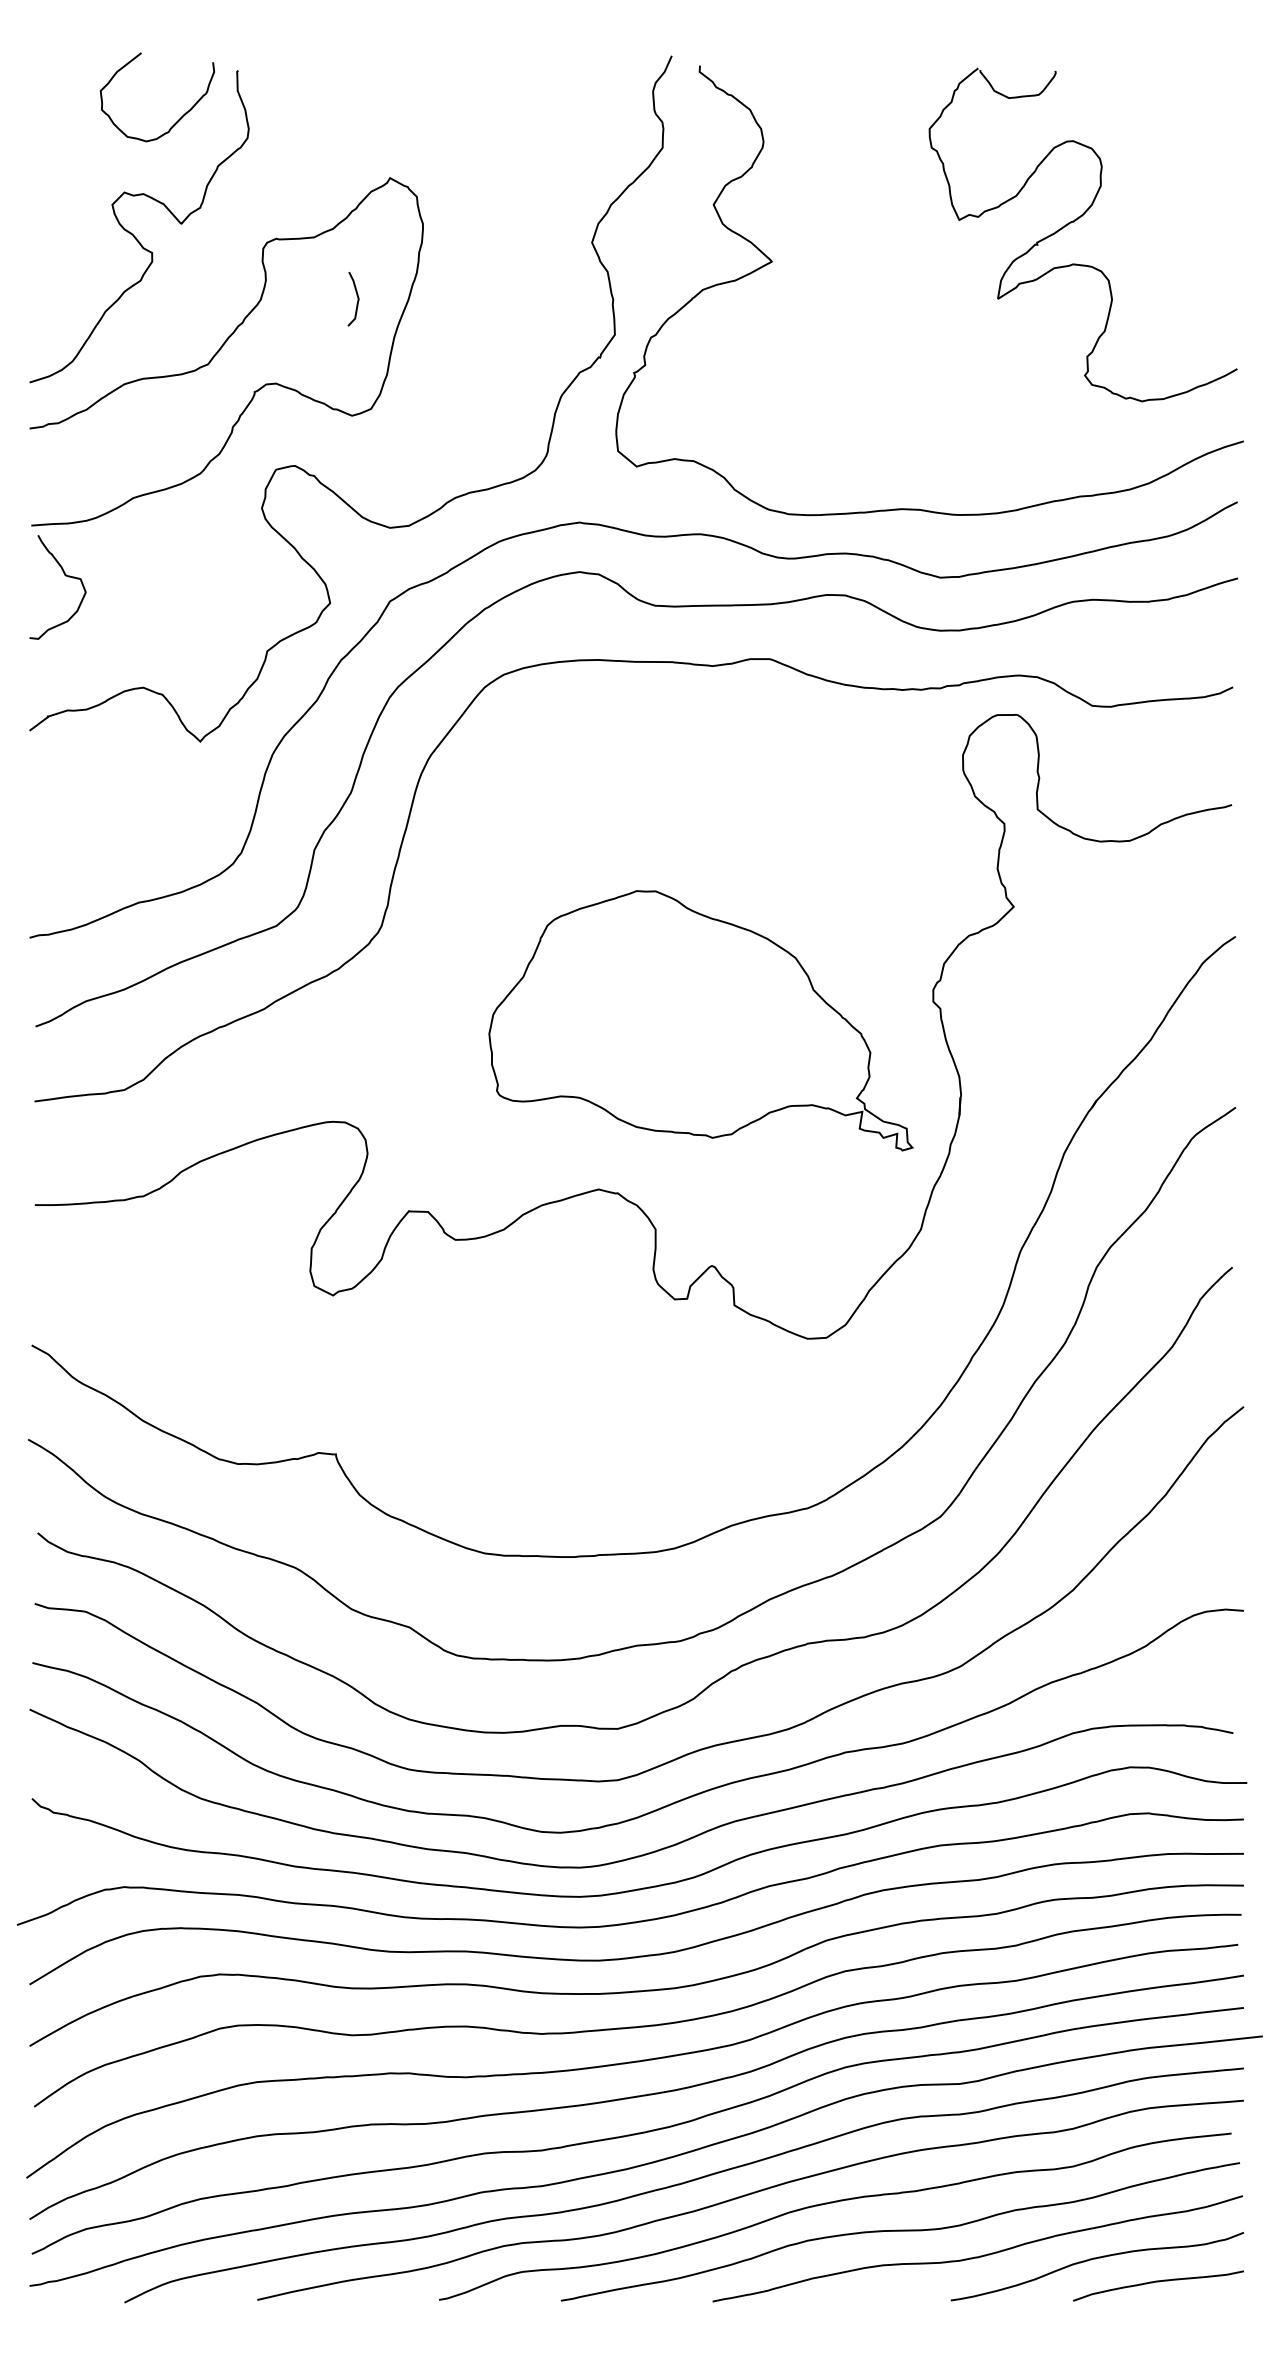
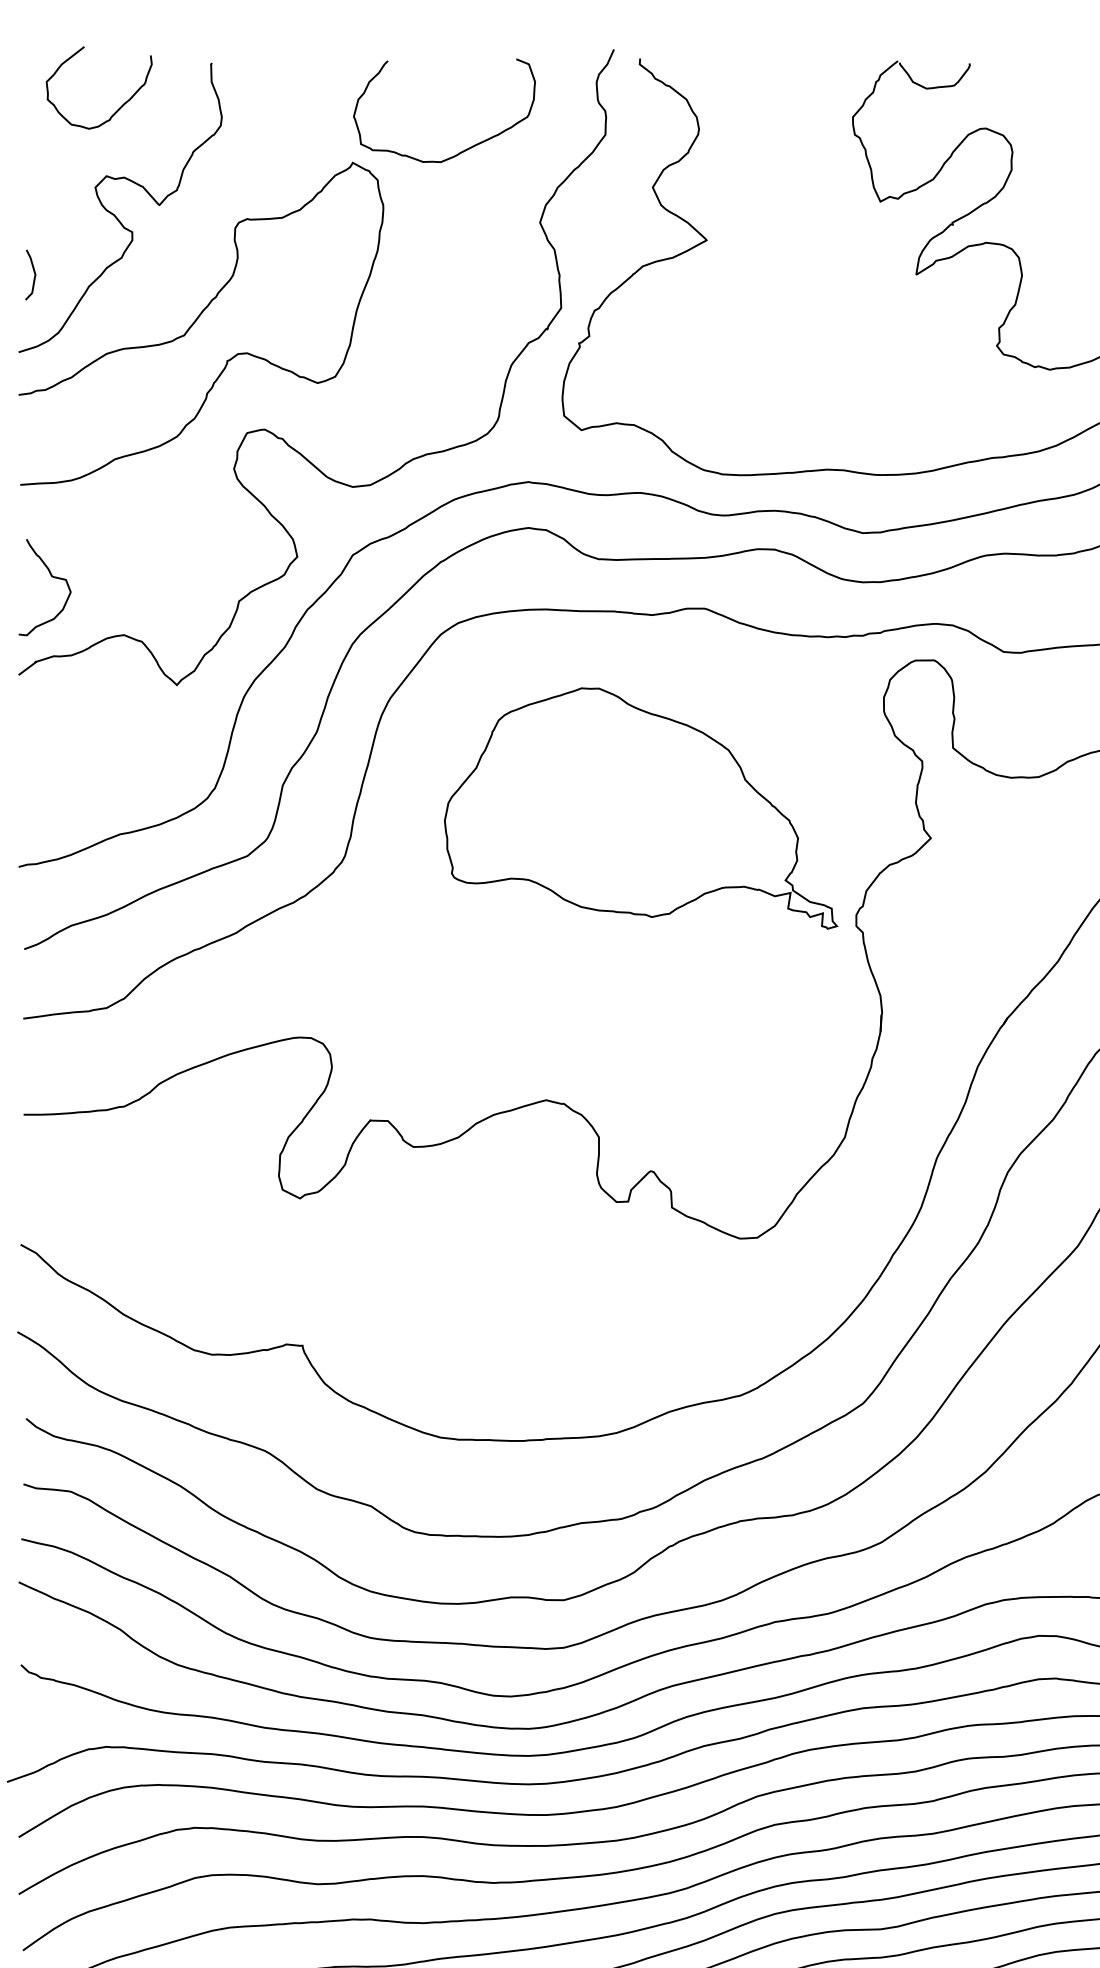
curve: (179, 118) -> (119, 107), moved
curve: (509, 164) -> (463, 150), added
curve: (357, 299) -> (34, 275), moved
curve: (65, 576) -> (51, 577), moved
part: (700, 1020) -> (640, 808), moved

